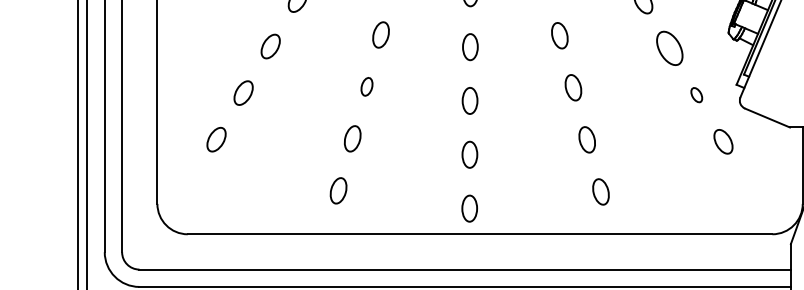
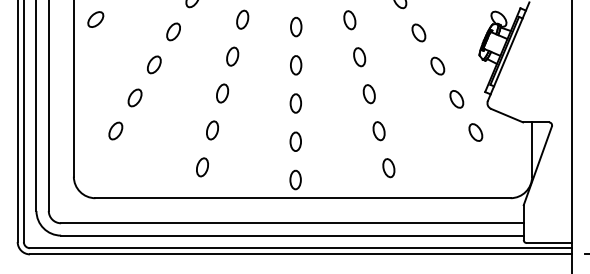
part: (669, 47) -> (437, 65), size x0.71
part: (366, 86) -> (222, 93), size x1.43
part: (696, 95) -> (456, 99), size x1.67

